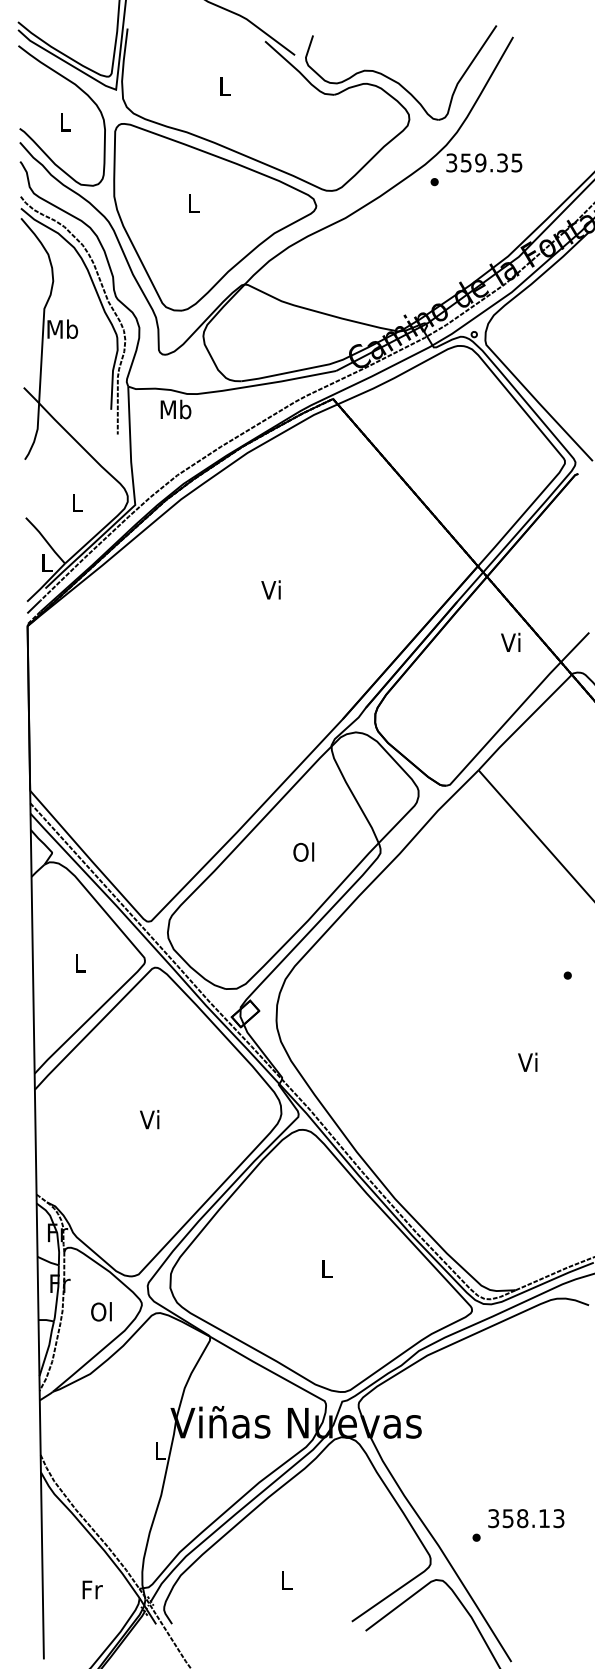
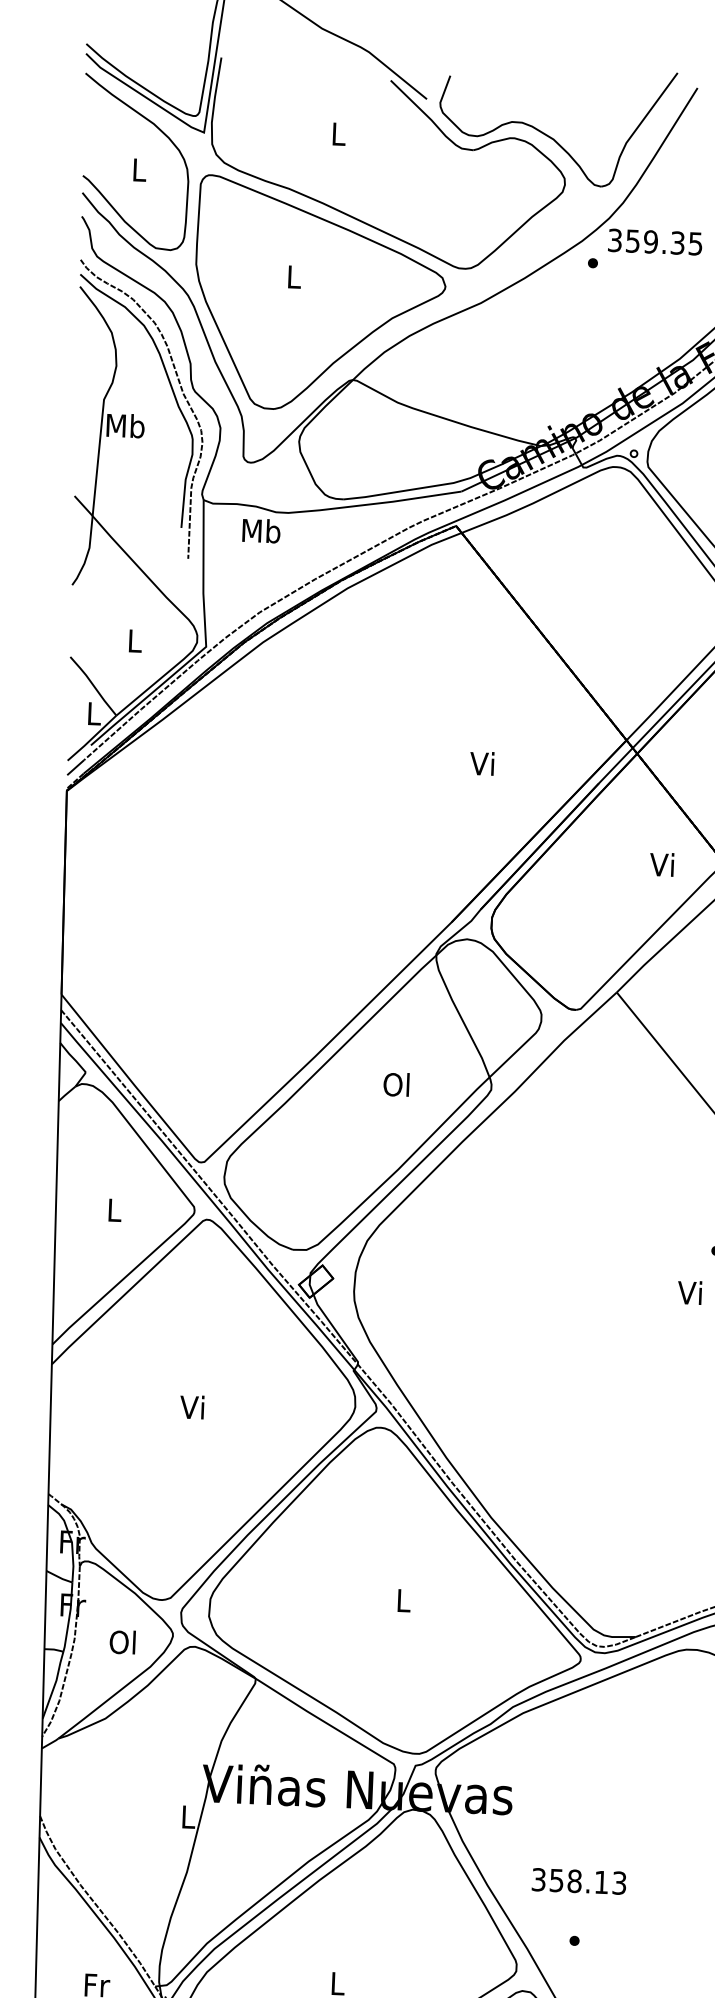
text: (270, 589) -> (481, 762), moved
text: (510, 641) -> (661, 863), moved
text: (527, 1061) -> (689, 1291), moved
text: (526, 1518) -> (579, 1881), moved

